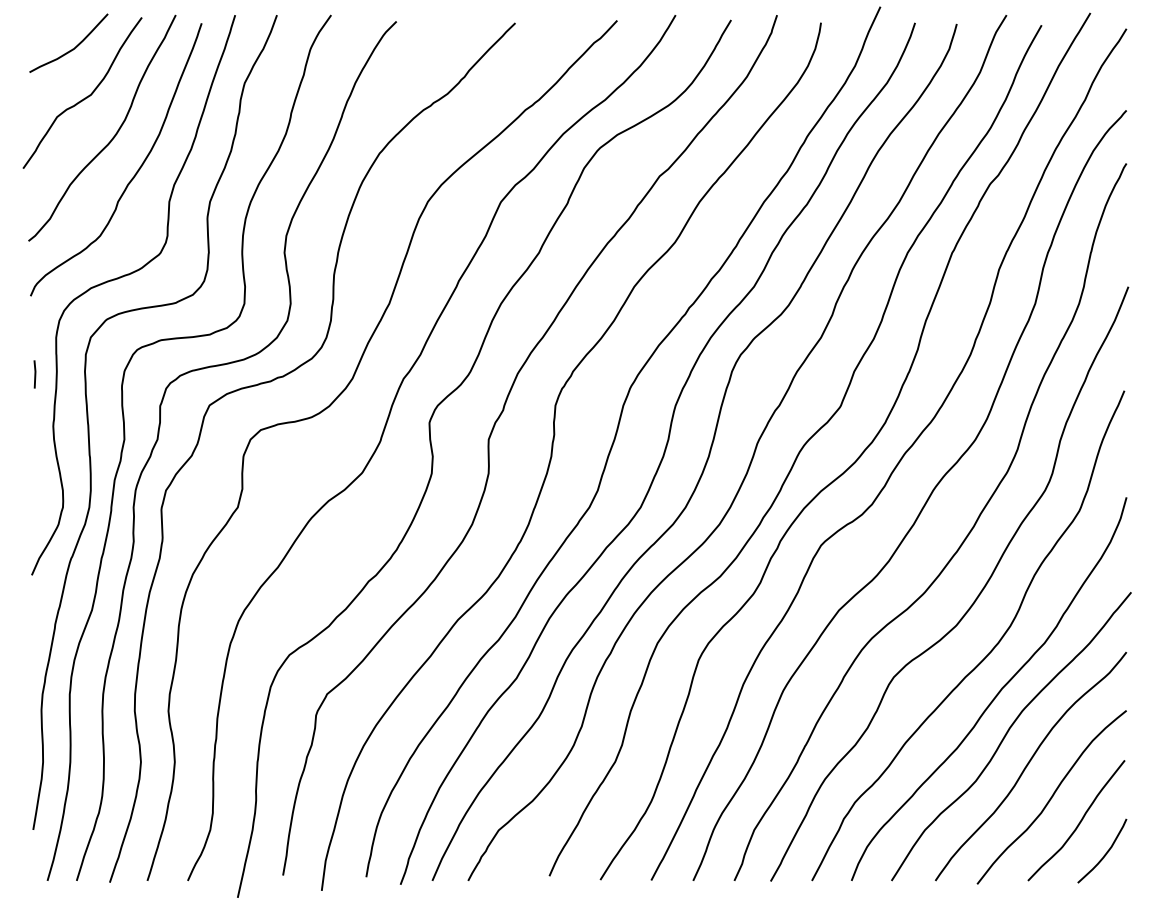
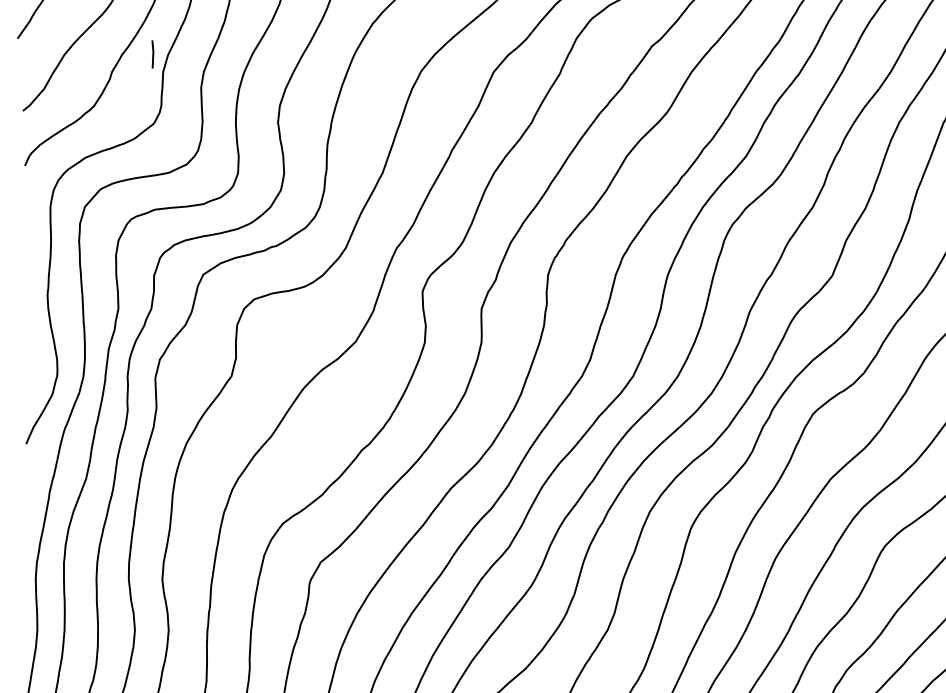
line: (34, 374) -> (152, 54), moved

